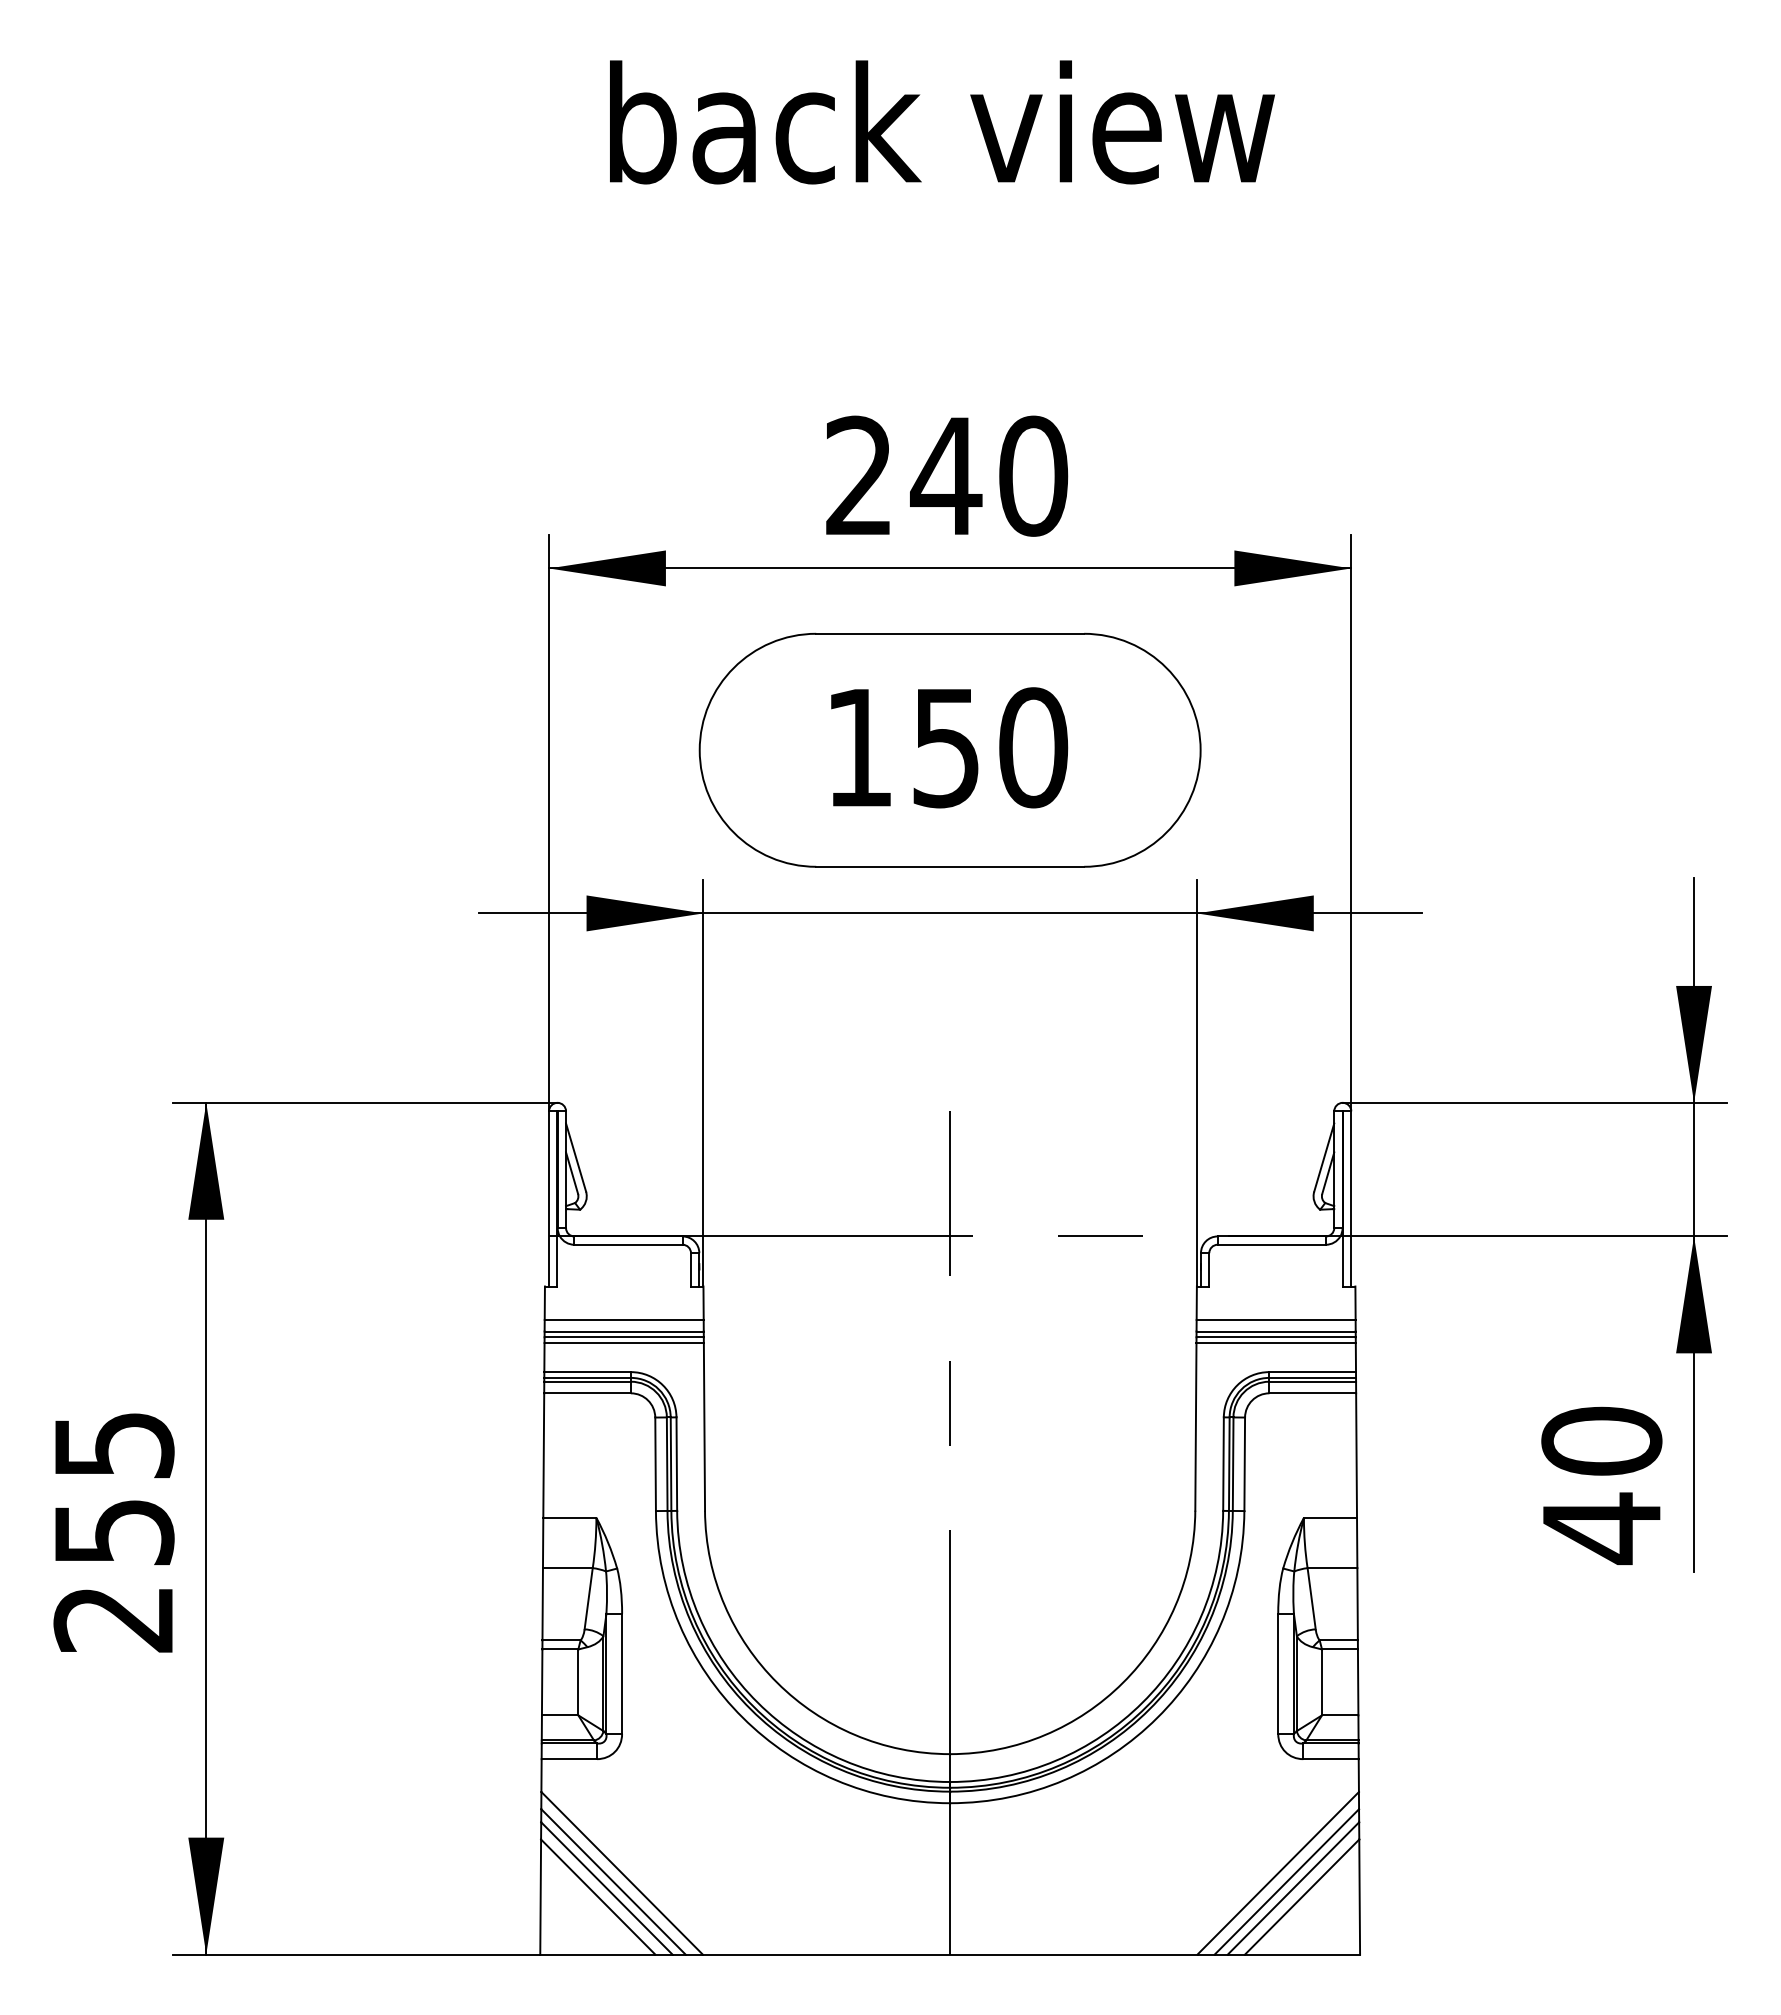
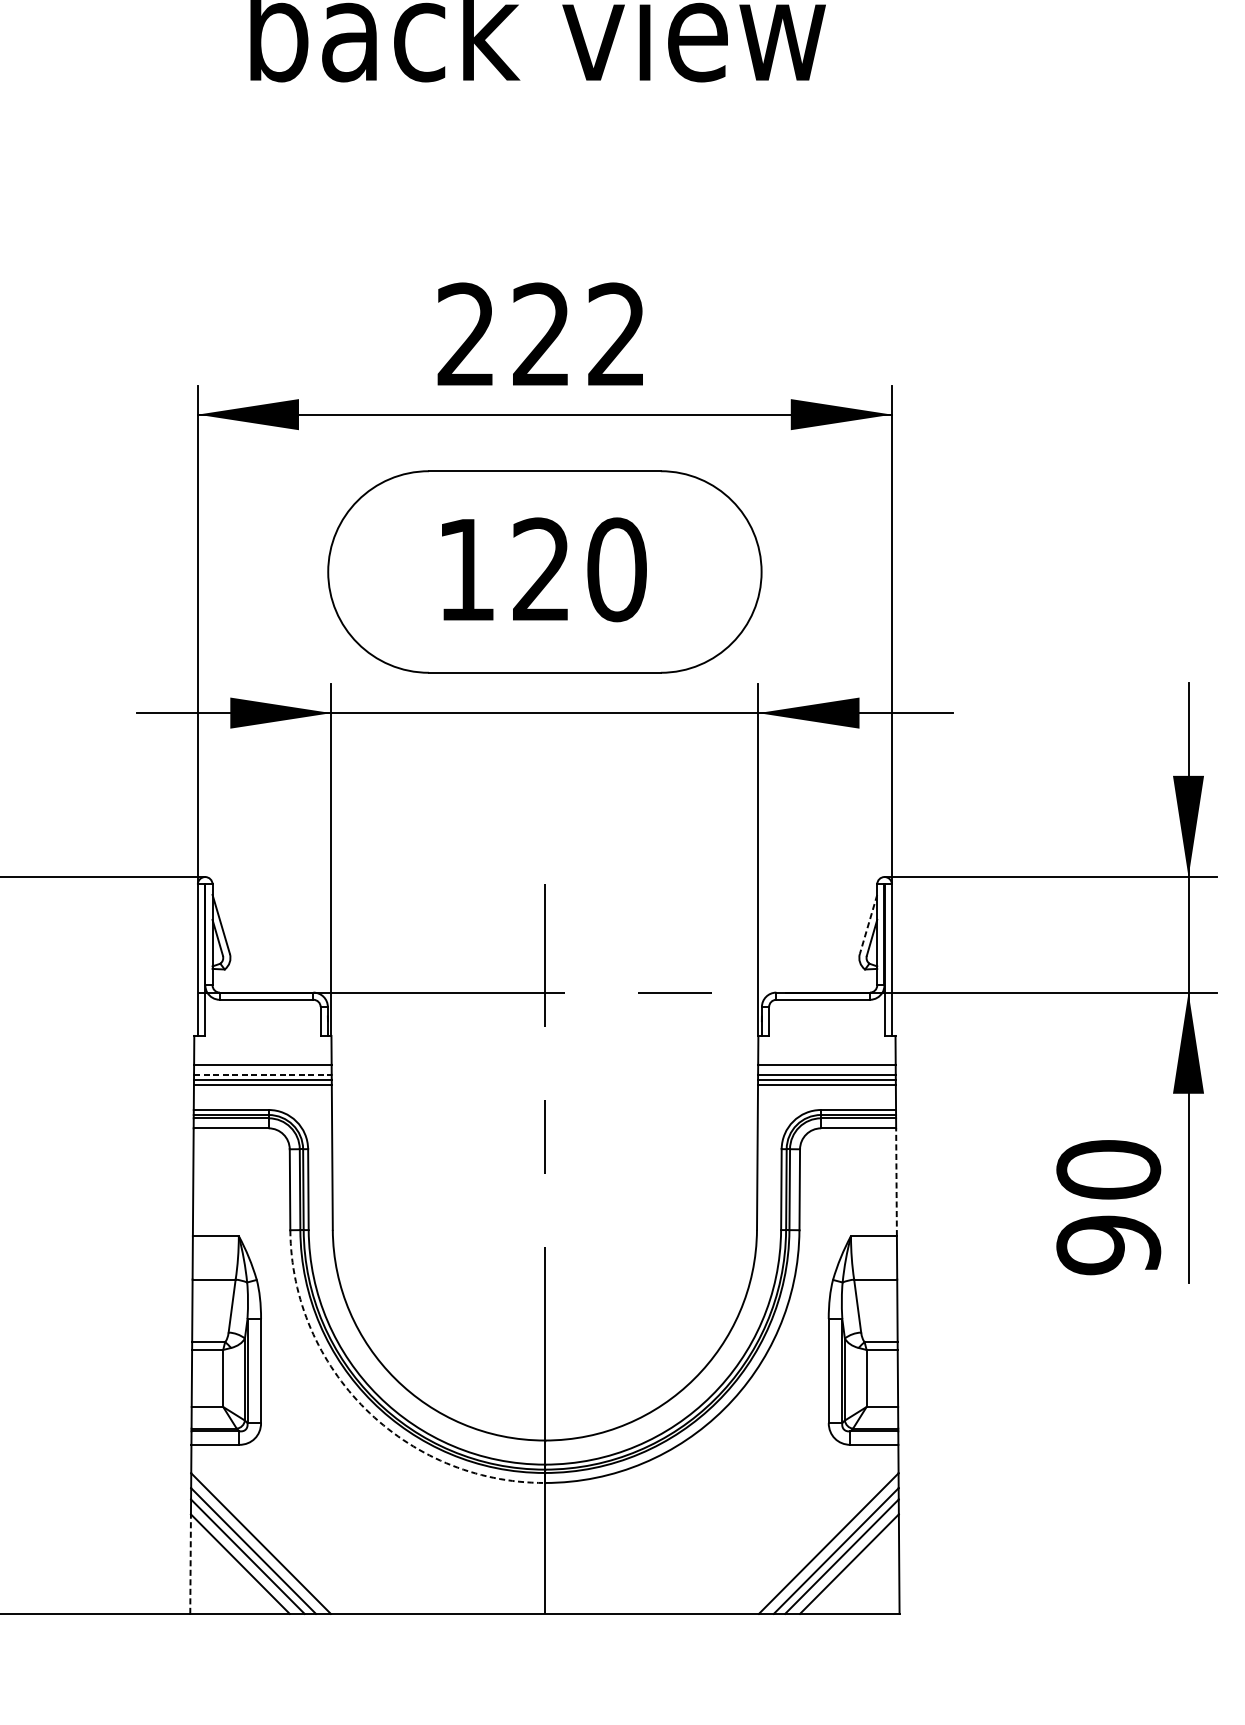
text: (989, 475) -> (578, 334), 240 -> 222
text: (945, 747) -> (540, 569), 150 -> 120
line: (1324, 1158) -> (868, 925), solid -> dashed
line: (624, 1331) -> (263, 1074), solid -> dashed
line: (1356, 1455) -> (896, 1182), solid -> dashed
text: (1601, 1528) -> (1108, 1245), 40 -> 90
arc: (742, 1717) -> (365, 1408), solid -> dashed
line: (540, 1897) -> (190, 1564), solid -> dashed

